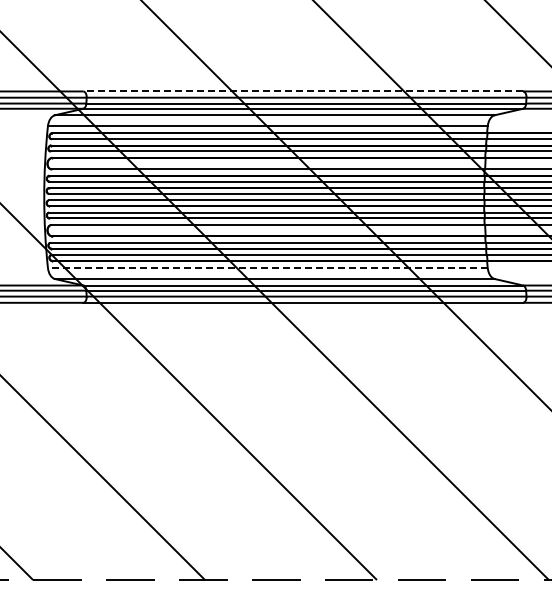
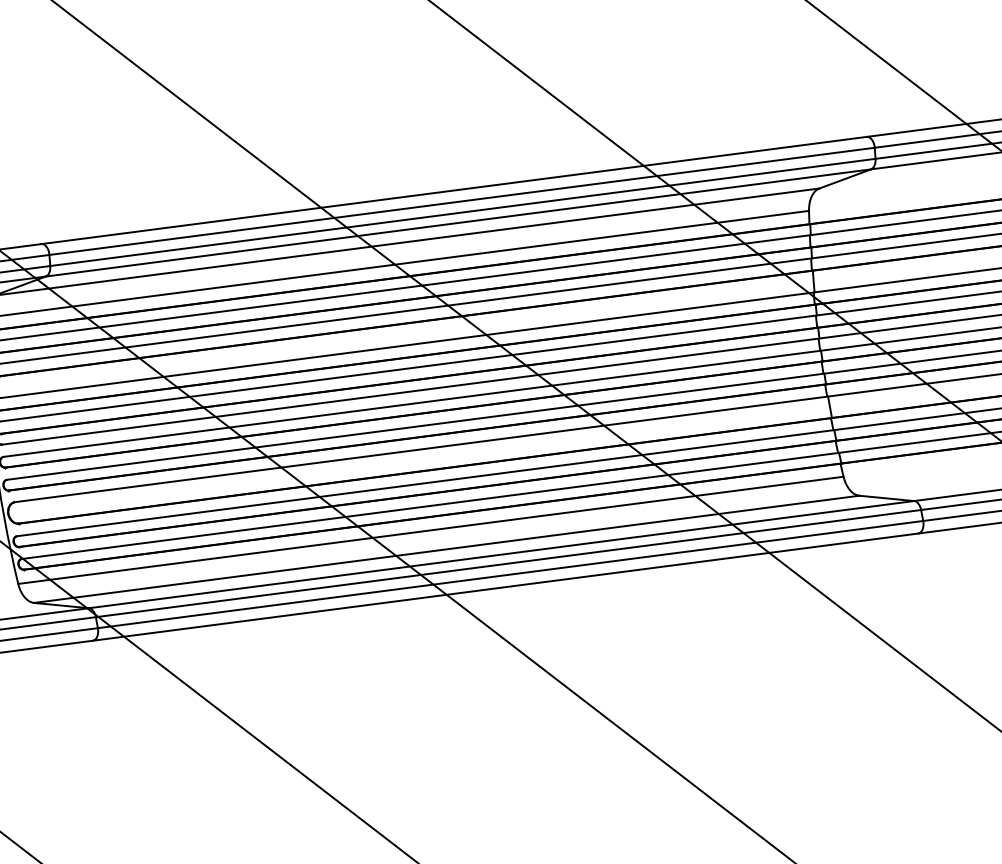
line: (303, 91) -> (454, 190), dashed -> solid
line: (267, 267) -> (430, 529), dashed -> solid

